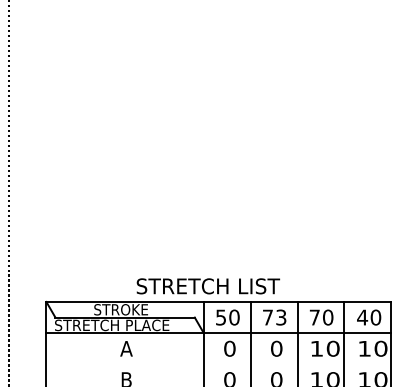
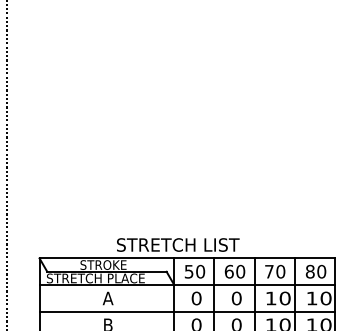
text: (274, 317) -> (234, 271), 73 -> 60
text: (361, 317) -> (309, 271), 40 -> 80
line: (218, 363) -> (186, 311), added

